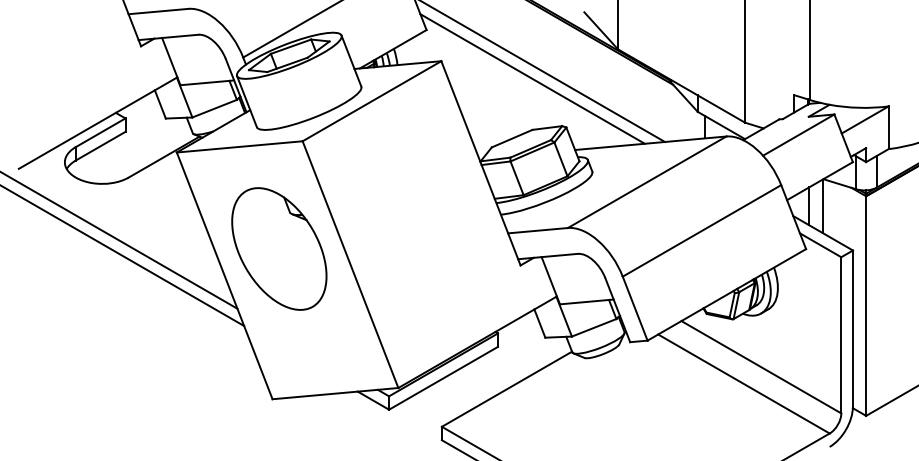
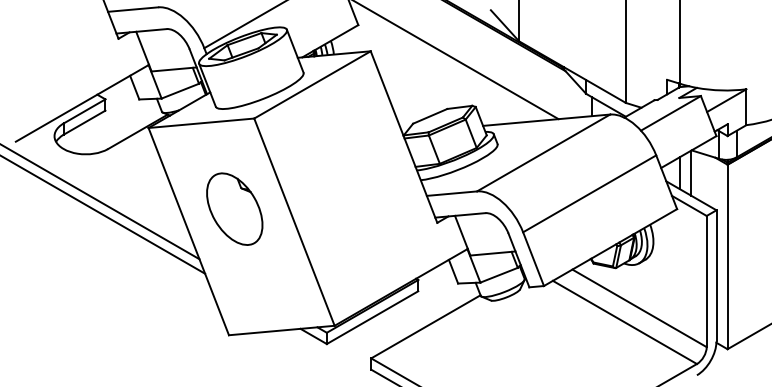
line: (532, 78) -> (447, 65), removed
part: (279, 249) -> (234, 209), size x0.7

